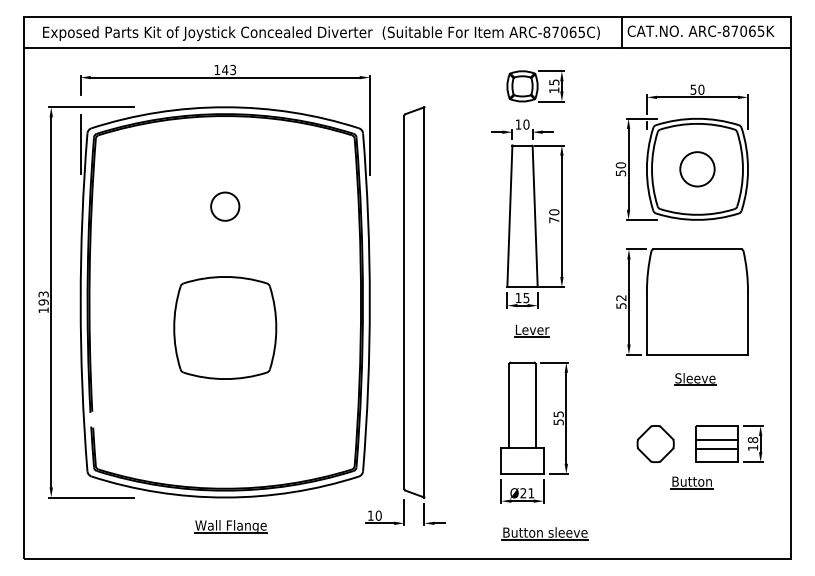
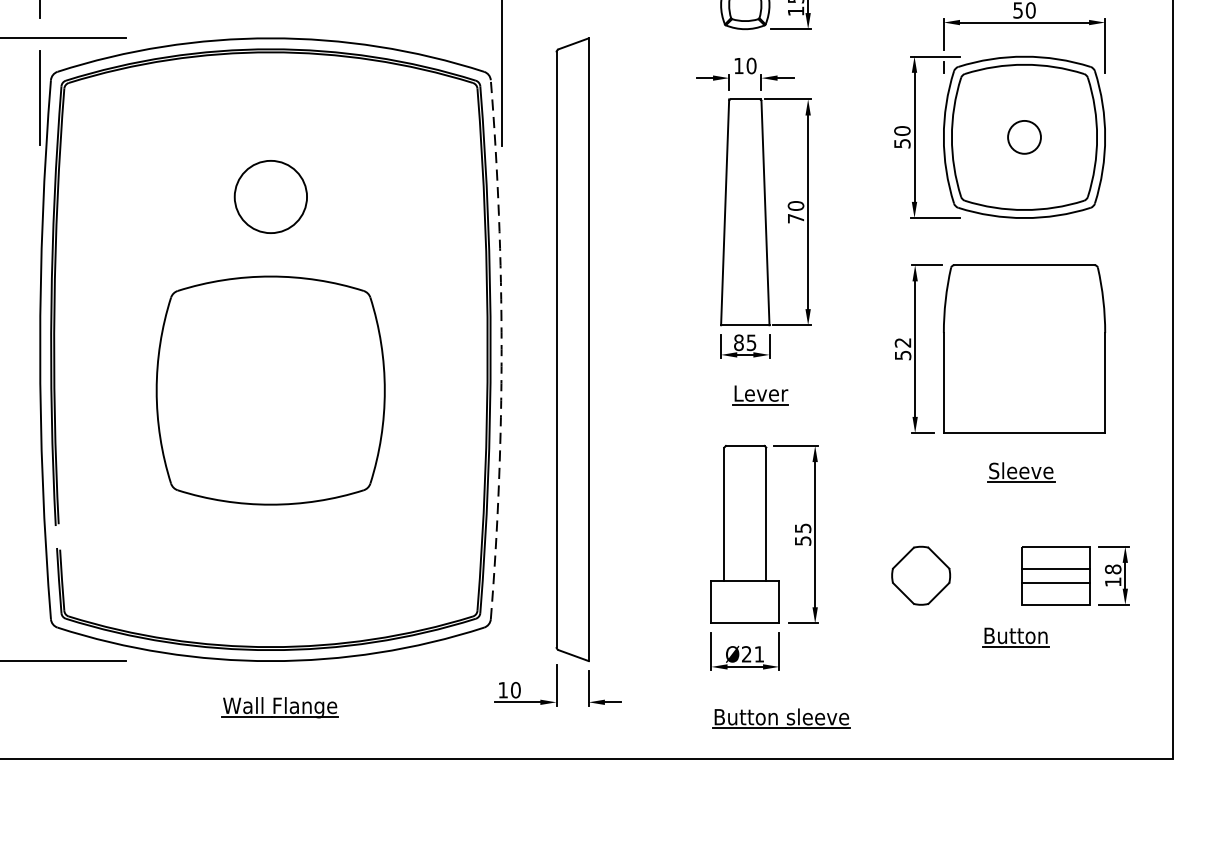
circle: (697, 169) -> (1024, 137), size x0.6
circle: (225, 206) -> (271, 196), size x1.6
text: (518, 297) -> (738, 341), 15 -> 85
arc: (369, 302) -> (501, 349), solid -> dashed
part: (225, 327) -> (271, 389), size x1.4
part: (655, 443) -> (920, 574), moved

